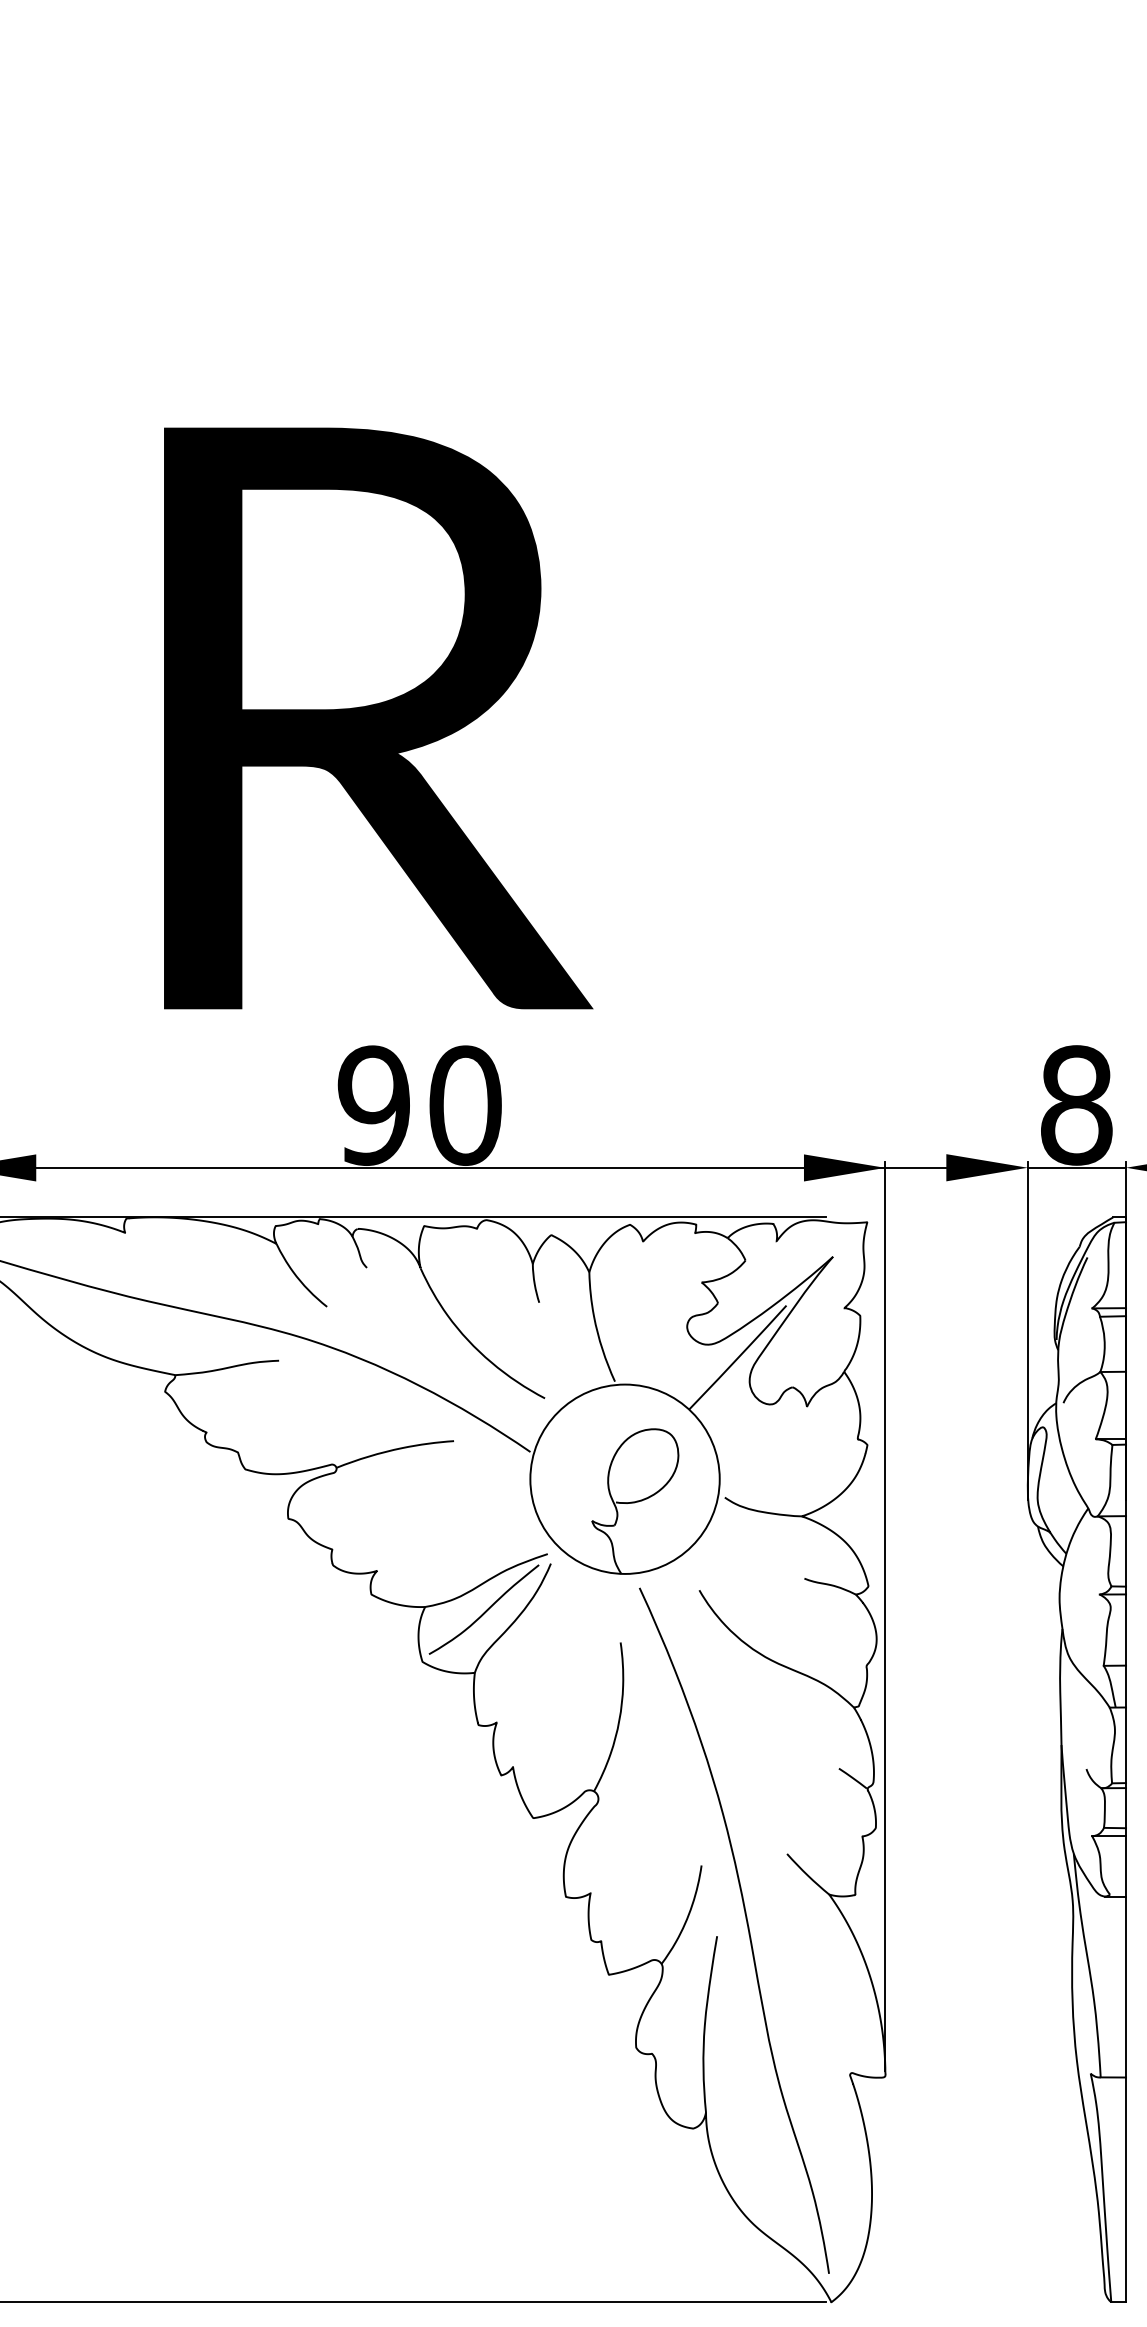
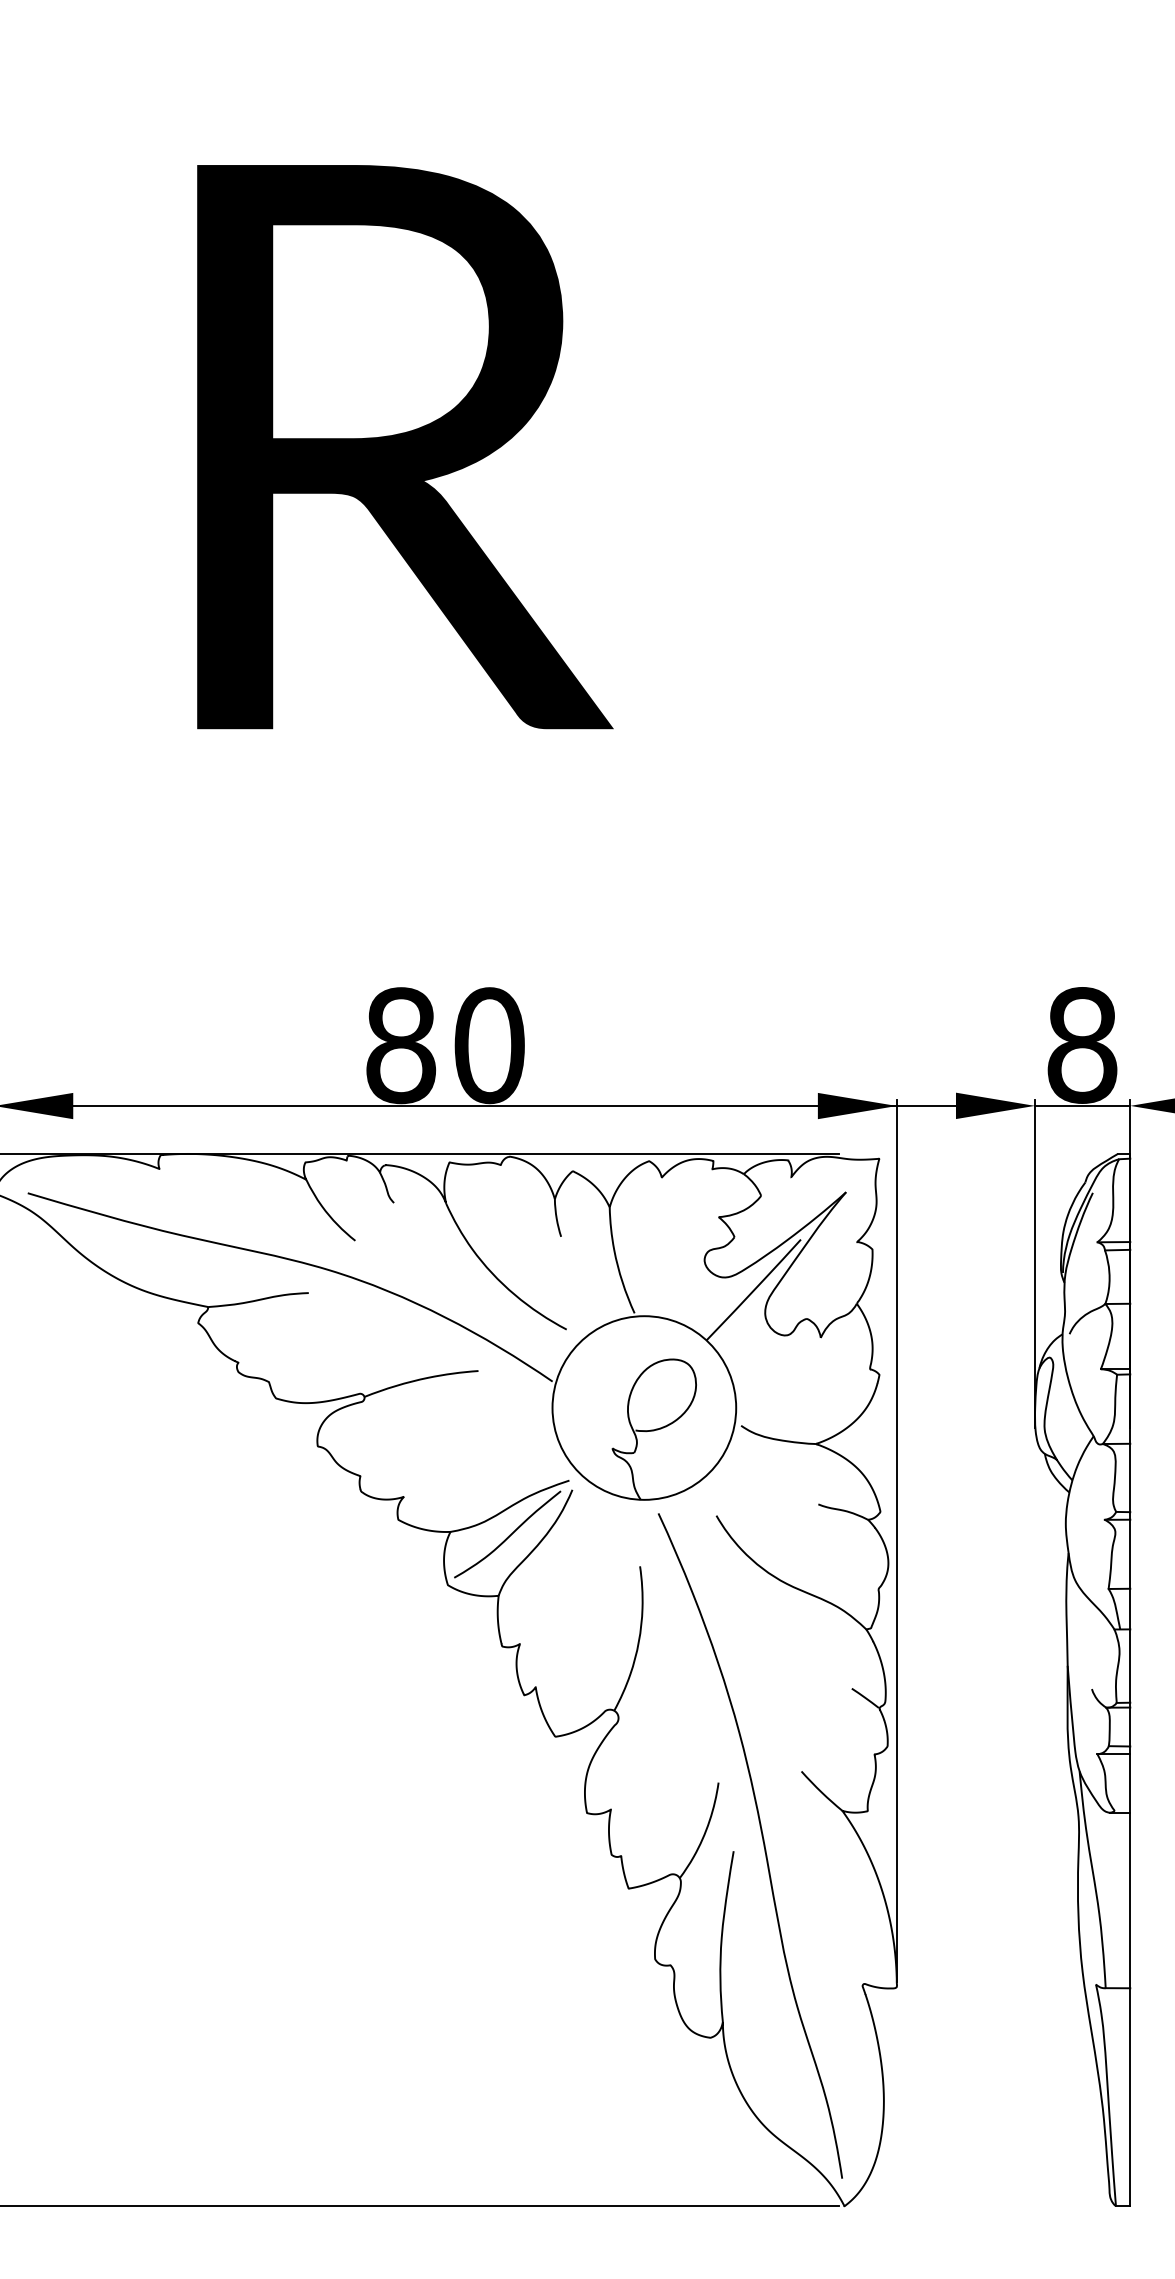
text: (378, 718) -> (405, 447), moved
text: (373, 1105) -> (400, 1045), 90 -> 80

